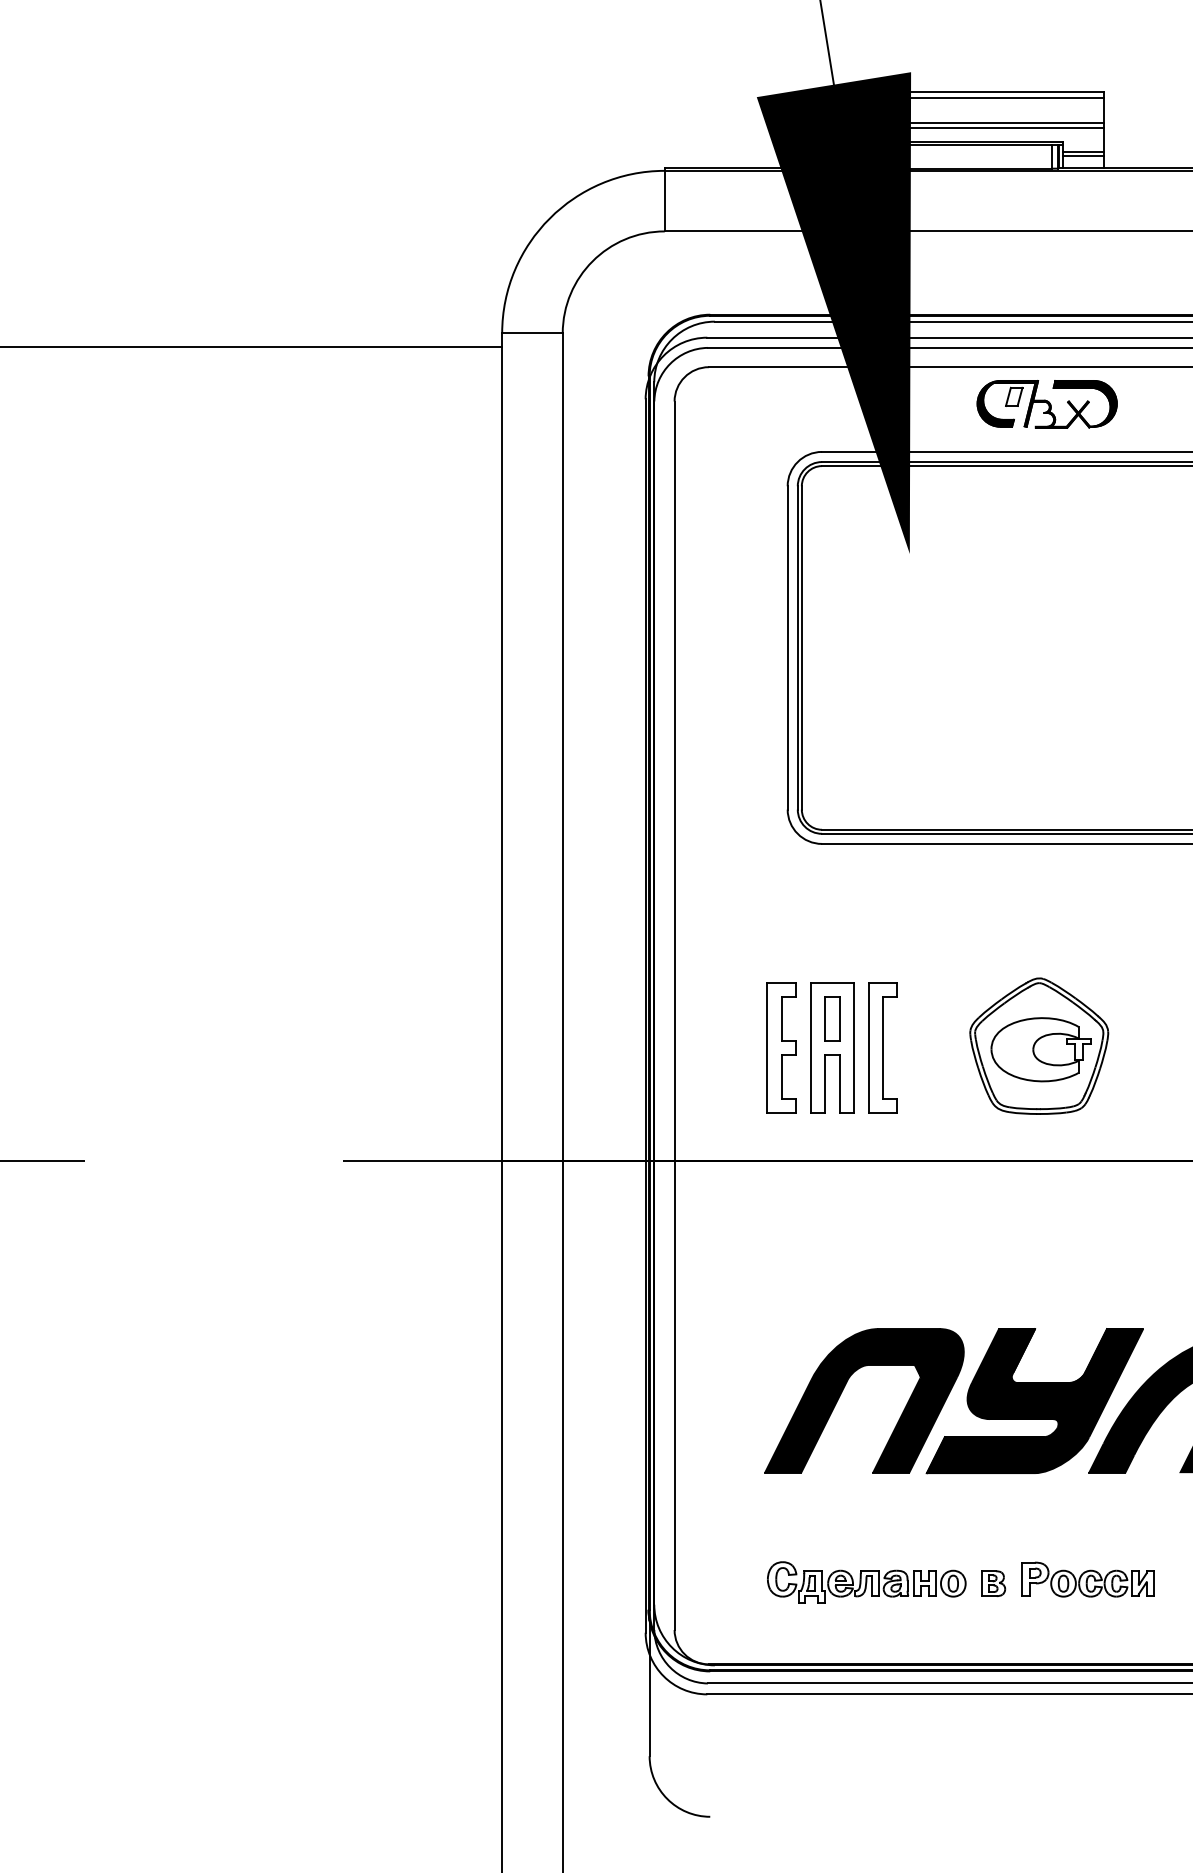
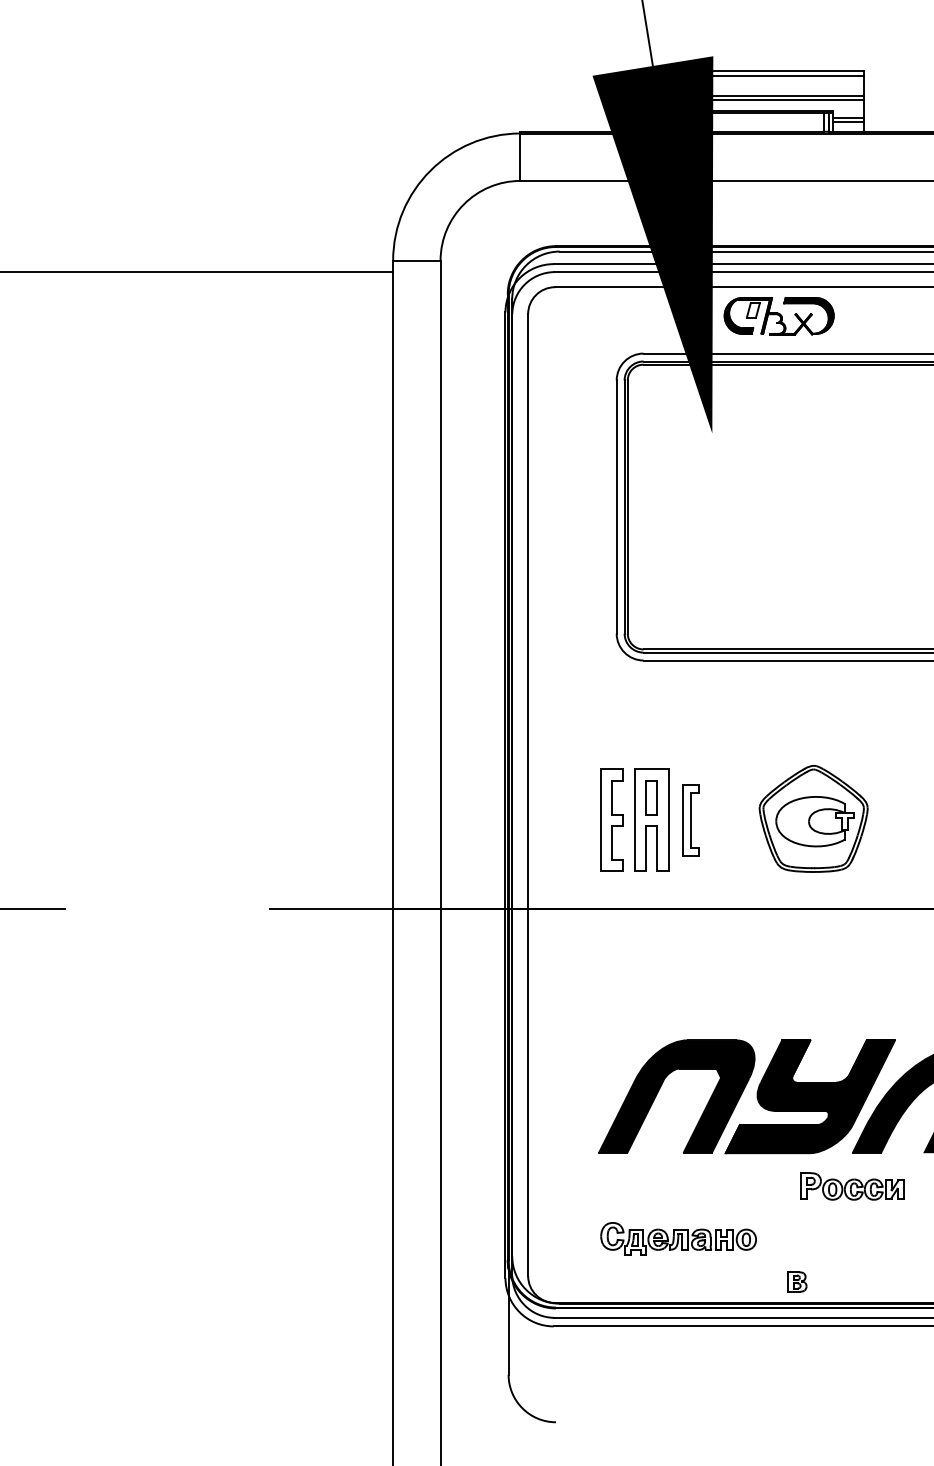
part: (1046, 404) -> (778, 316), moved
part: (882, 1047) -> (690, 819), size x0.7
part: (1087, 1579) -> (851, 1186), moved
part: (993, 1583) -> (797, 1281), moved

